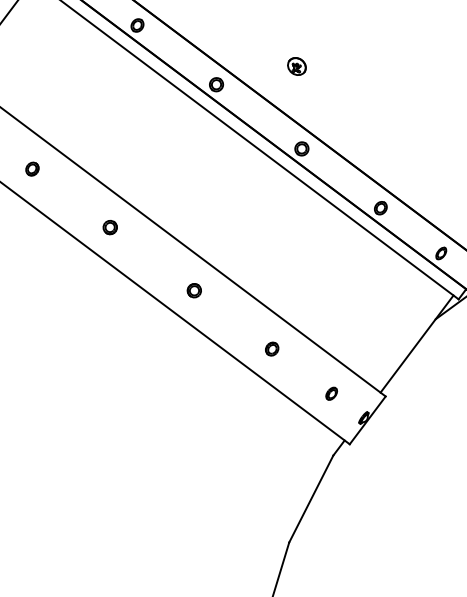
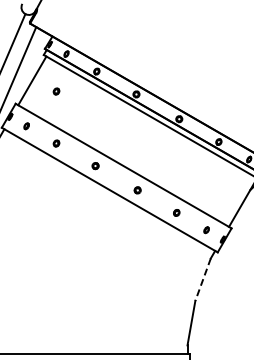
part: (45, 57) -> (56, 91), added
part: (297, 66) -> (172, 81), removed
line: (312, 498) -> (203, 279), solid -> dashed

